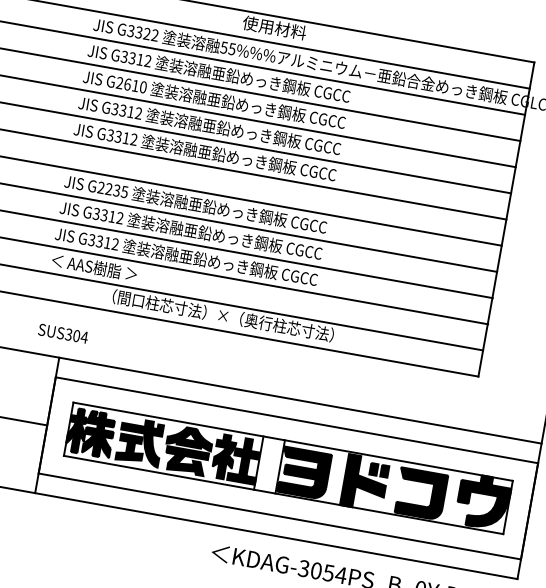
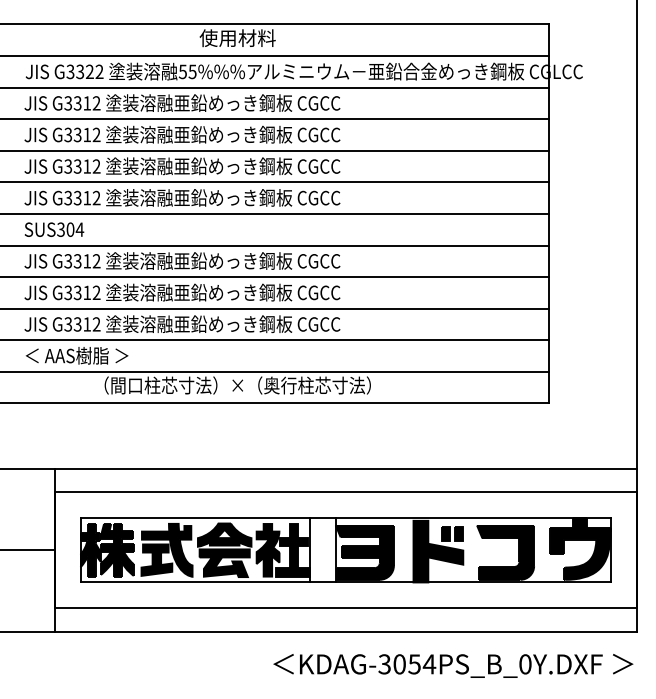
text: (131, 84) -> (82, 134), G2610 -> G3312
text: (112, 190) -> (82, 261), G2235 -> G3312
text: (63, 333) -> (54, 229), moved

